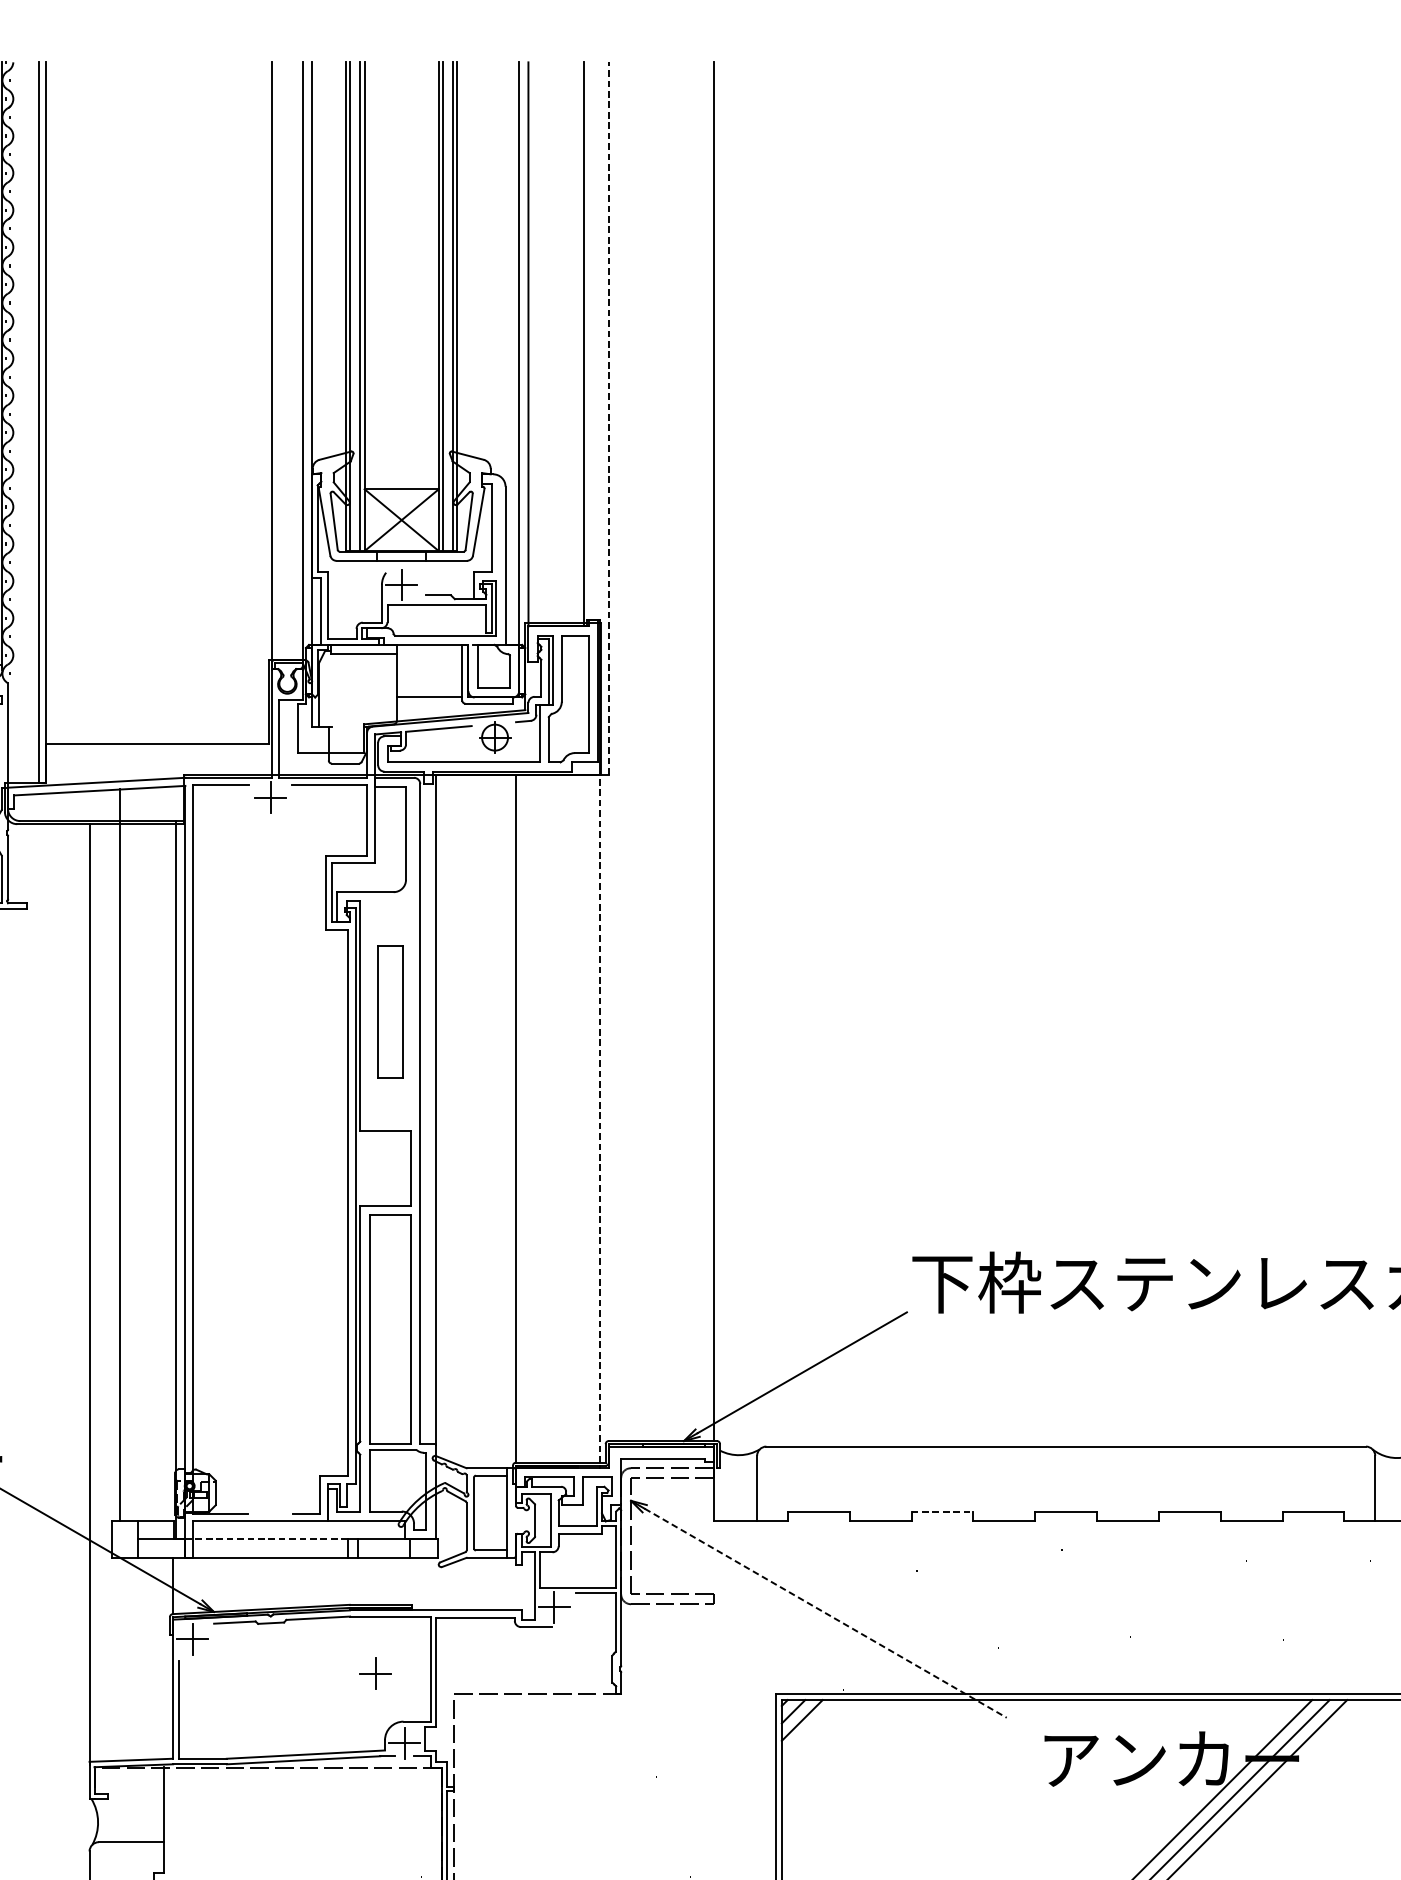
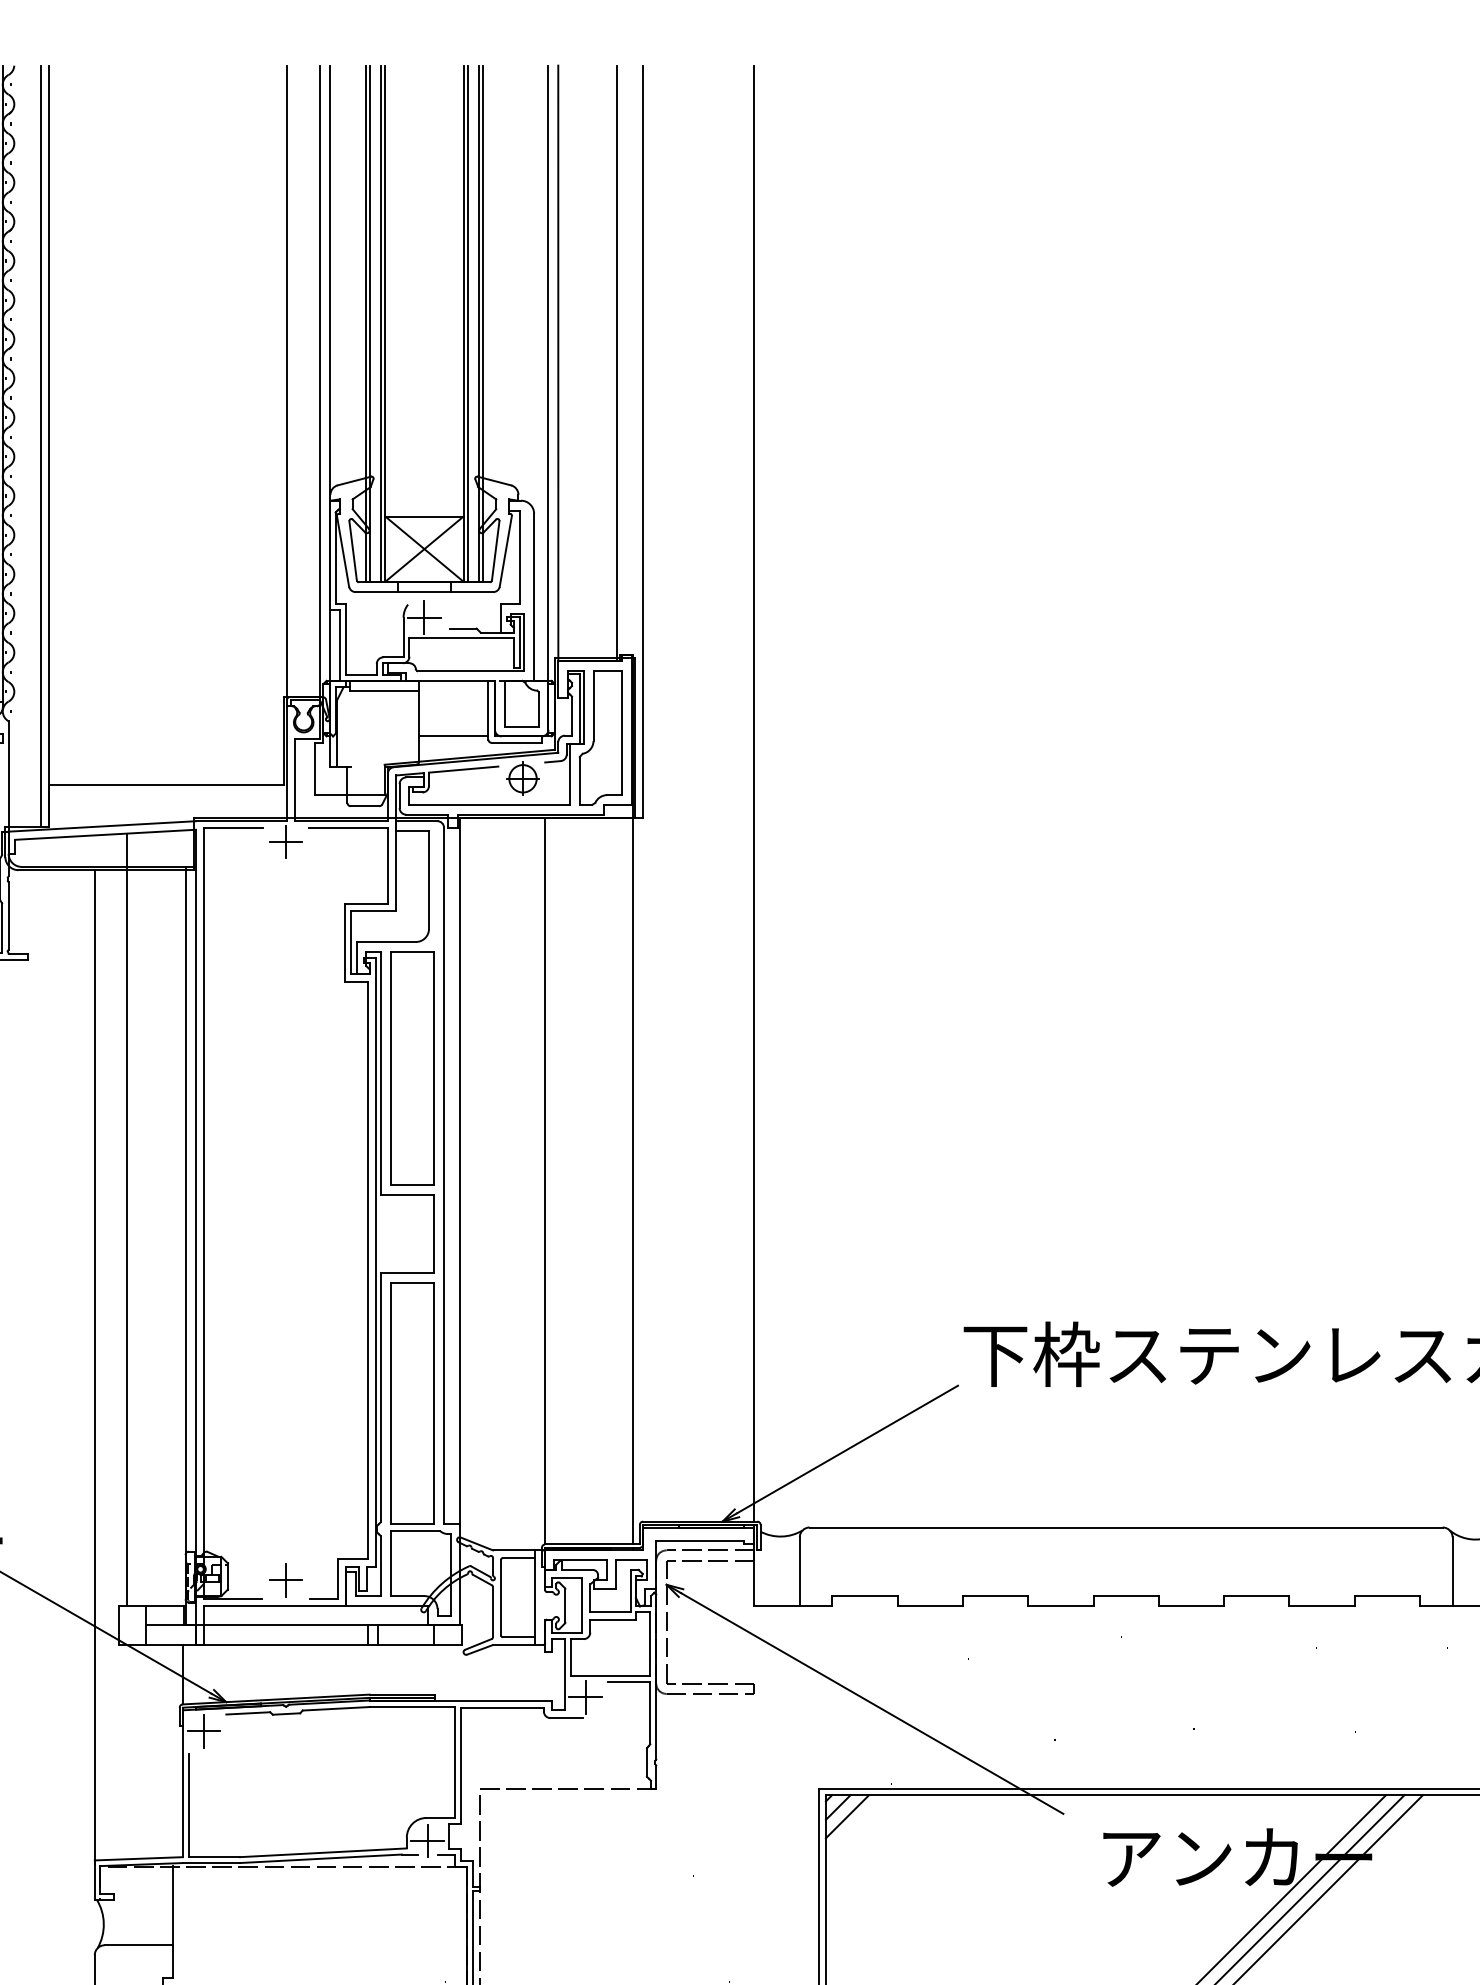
line: (609, 418) -> (643, 441), dashed -> solid
part: (390, 1011) -> (412, 1068), size x1.67
line: (599, 1118) -> (633, 1180), dashed -> solid
line: (942, 1511) -> (995, 1596), dashed -> solid
line: (266, 1539) -> (281, 1625), dashed -> solid
line: (825, 1613) -> (872, 1703), dashed -> solid
part: (375, 1673) -> (285, 1580), moved

